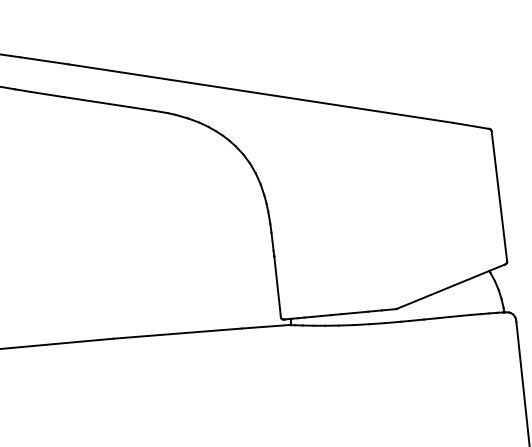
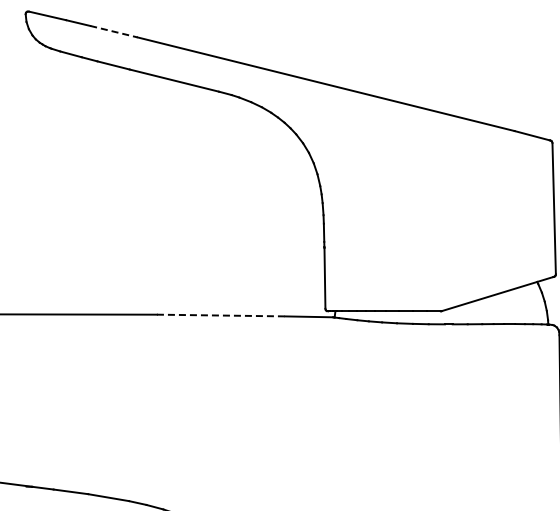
line: (45, 60) -> (114, 31), solid -> dashed
line: (178, 333) -> (221, 315), solid -> dashed

